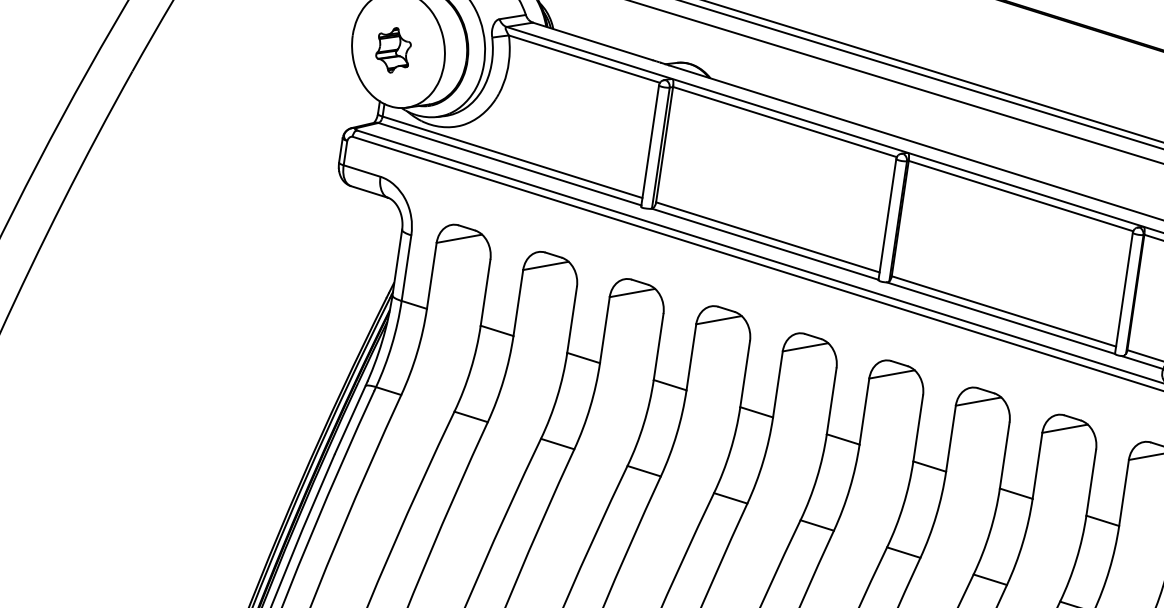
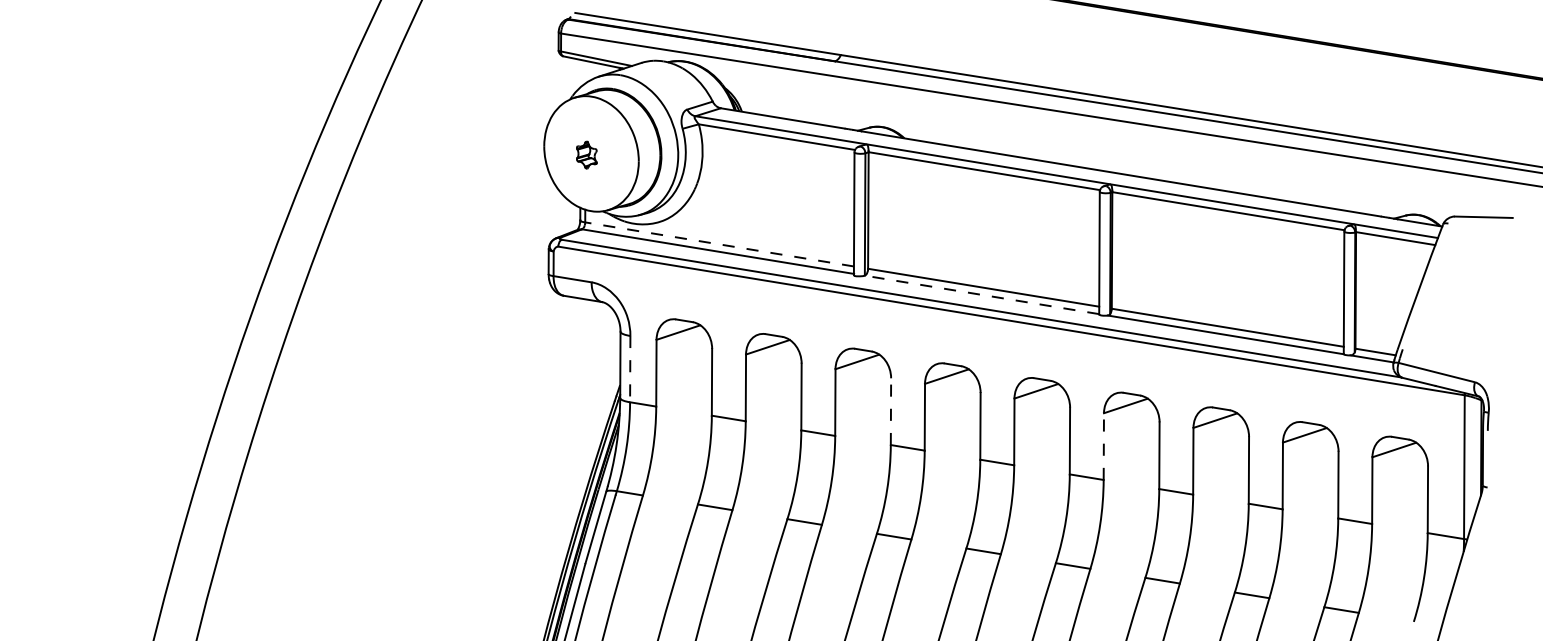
part: (393, 49) -> (586, 154), size x0.6
line: (512, 157) -> (719, 244), solid -> dashed
line: (764, 243) -> (981, 294), solid -> dashed
line: (406, 268) -> (630, 369), solid -> dashed
line: (658, 346) -> (890, 411), solid -> dashed
line: (864, 411) -> (1103, 446), solid -> dashed

